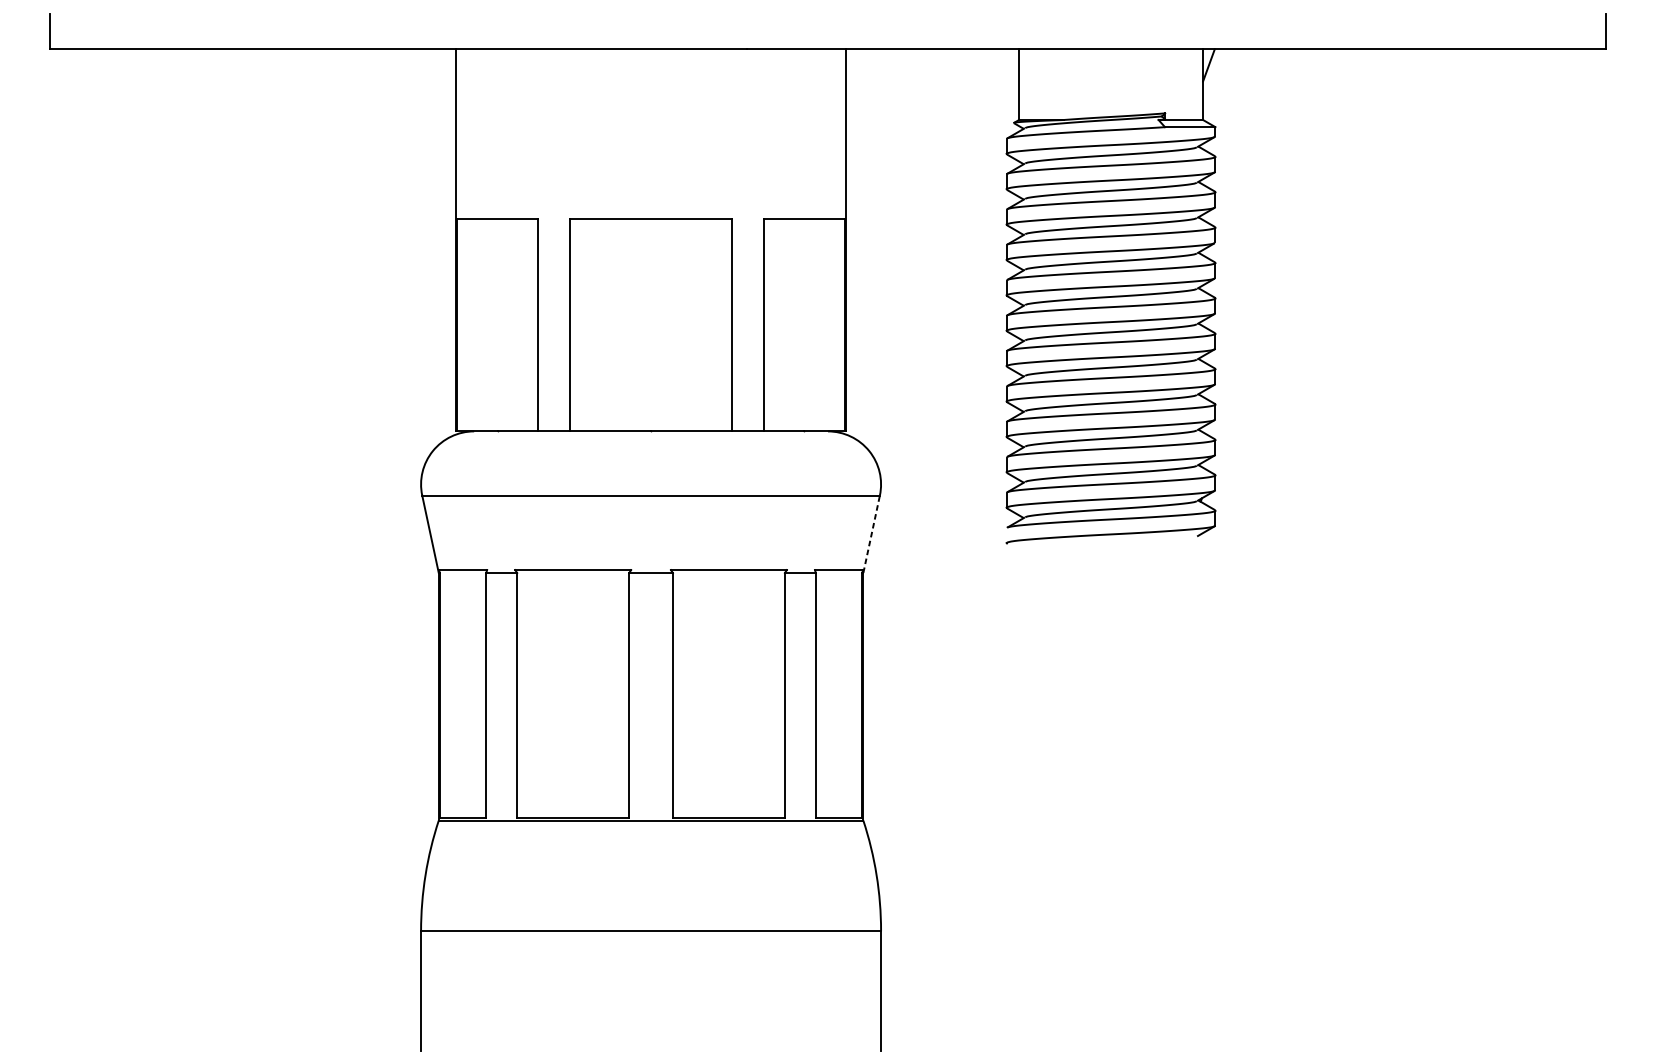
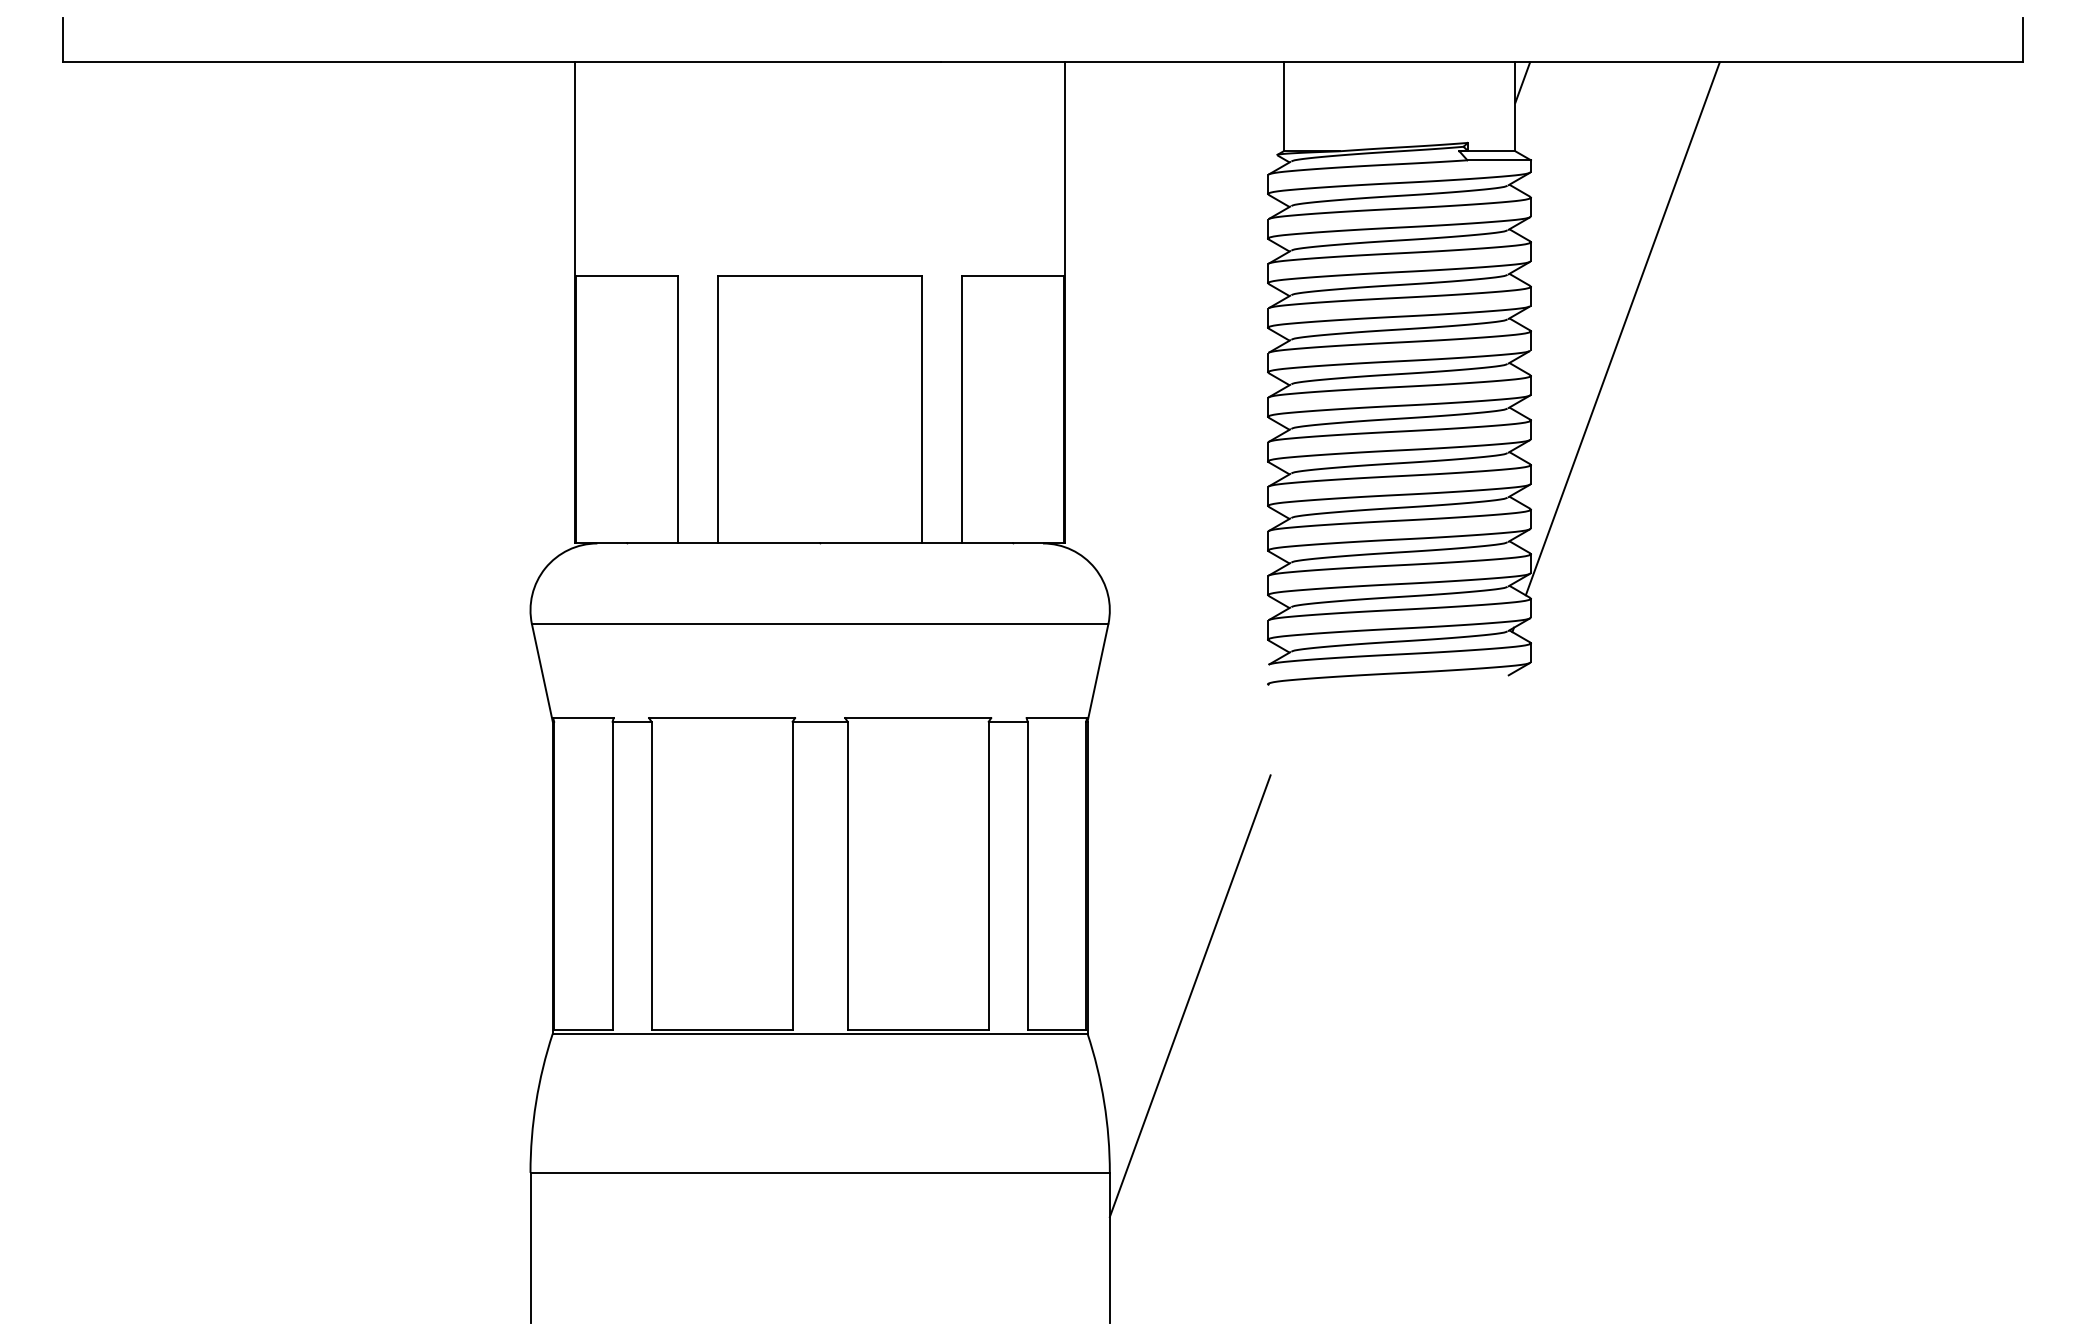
line: (1288, 260) -> (1622, 328), added
line: (871, 533) -> (1097, 672), dashed -> solid
line: (944, 791) -> (1189, 996), added

